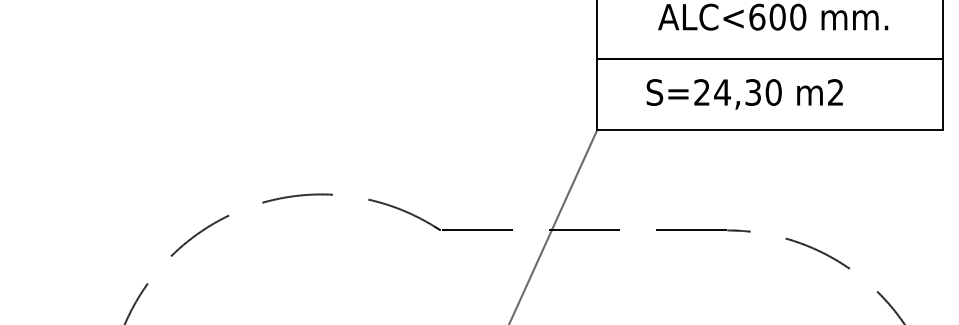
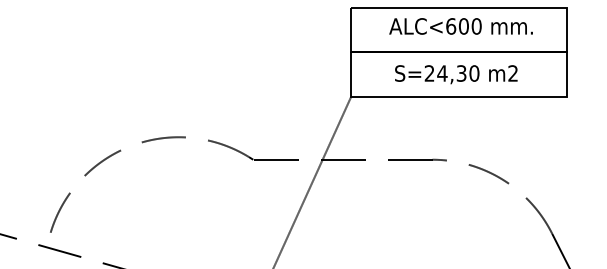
text: (745, 94) -> (456, 74), moved

